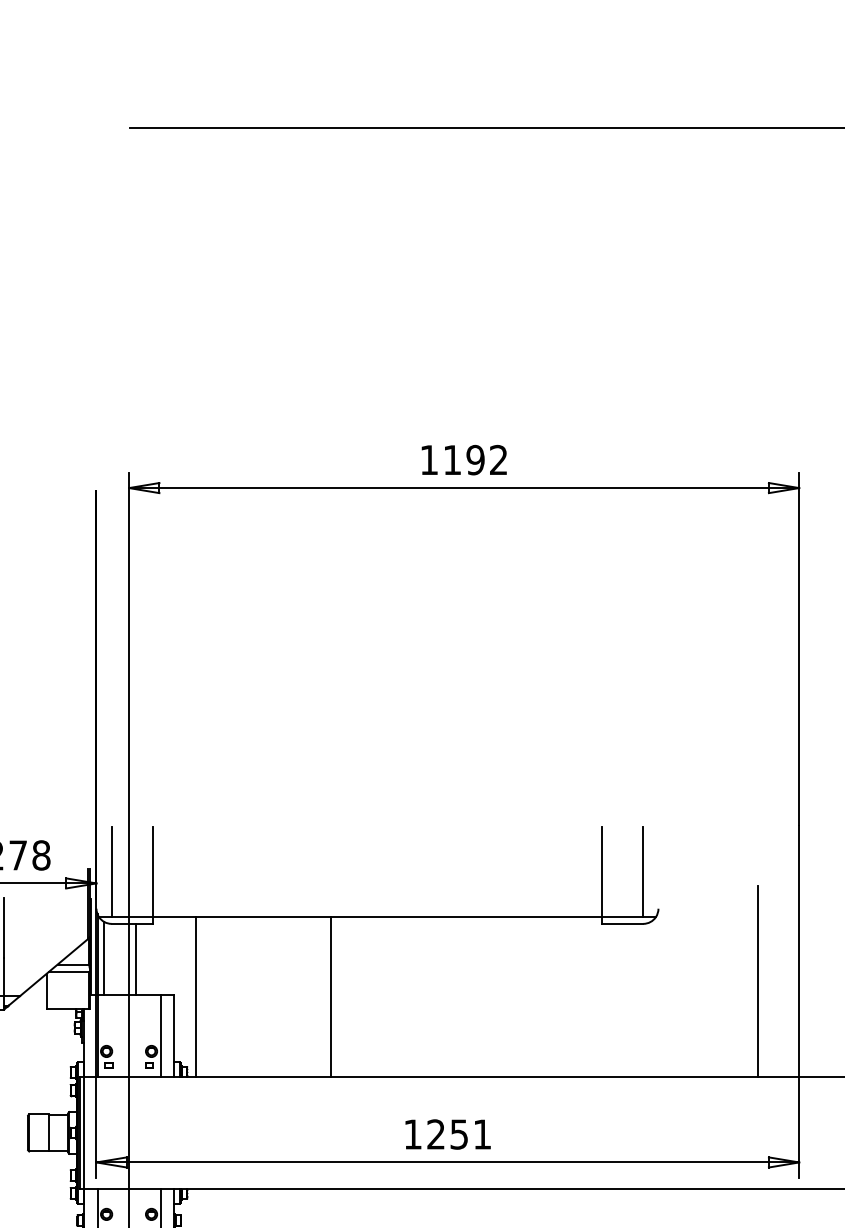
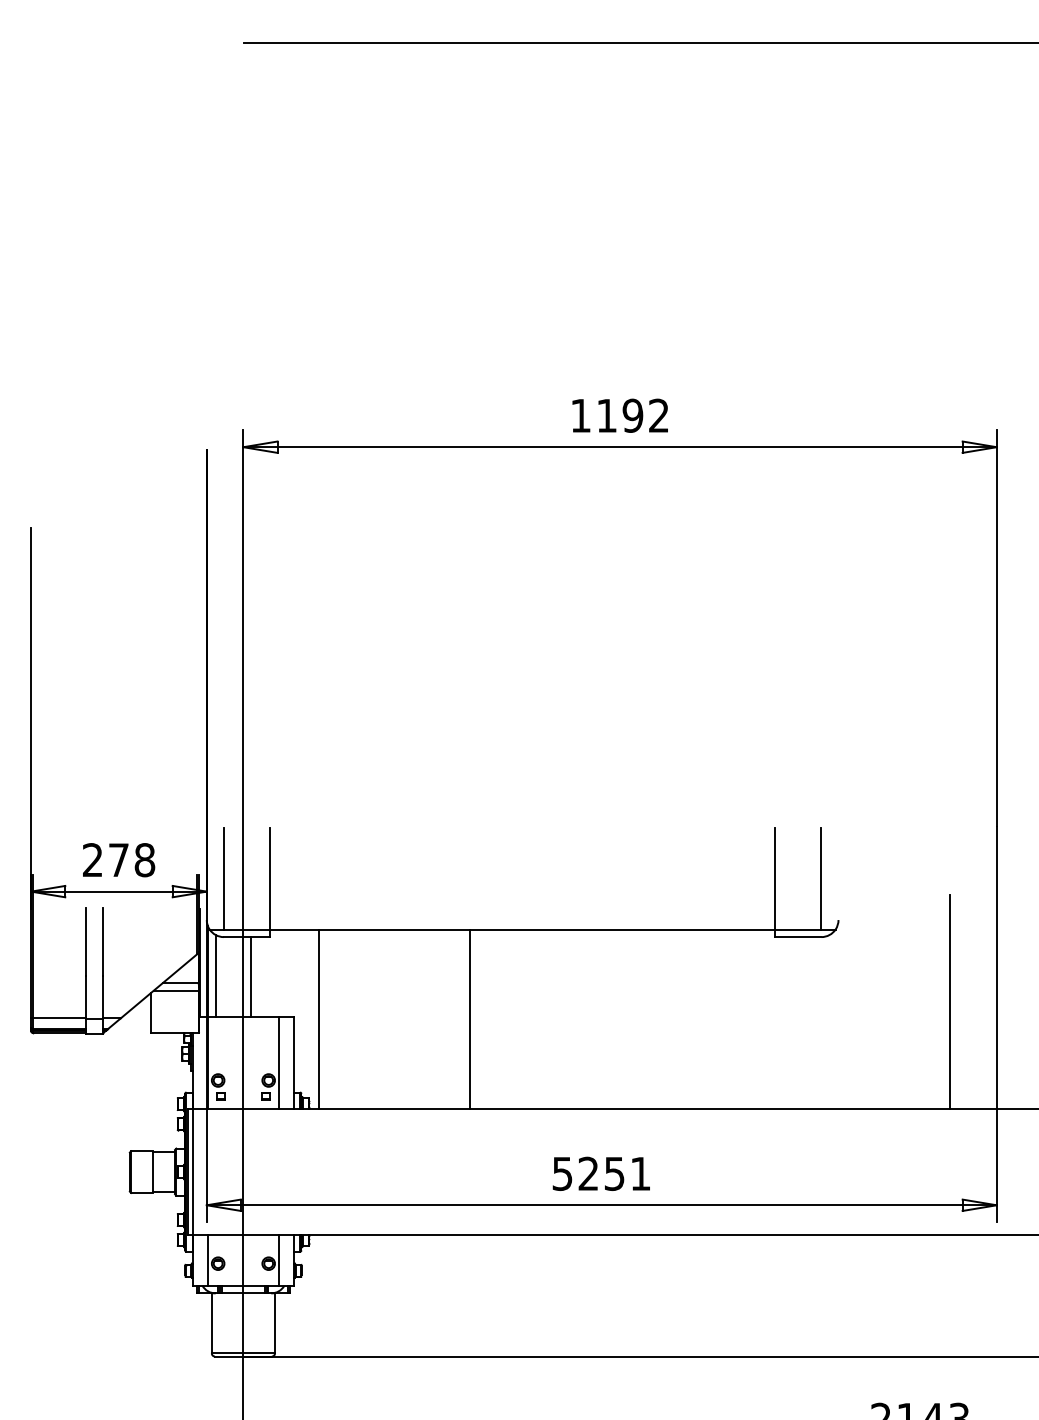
text: (412, 1134) -> (562, 1173), 1251 -> 5251

